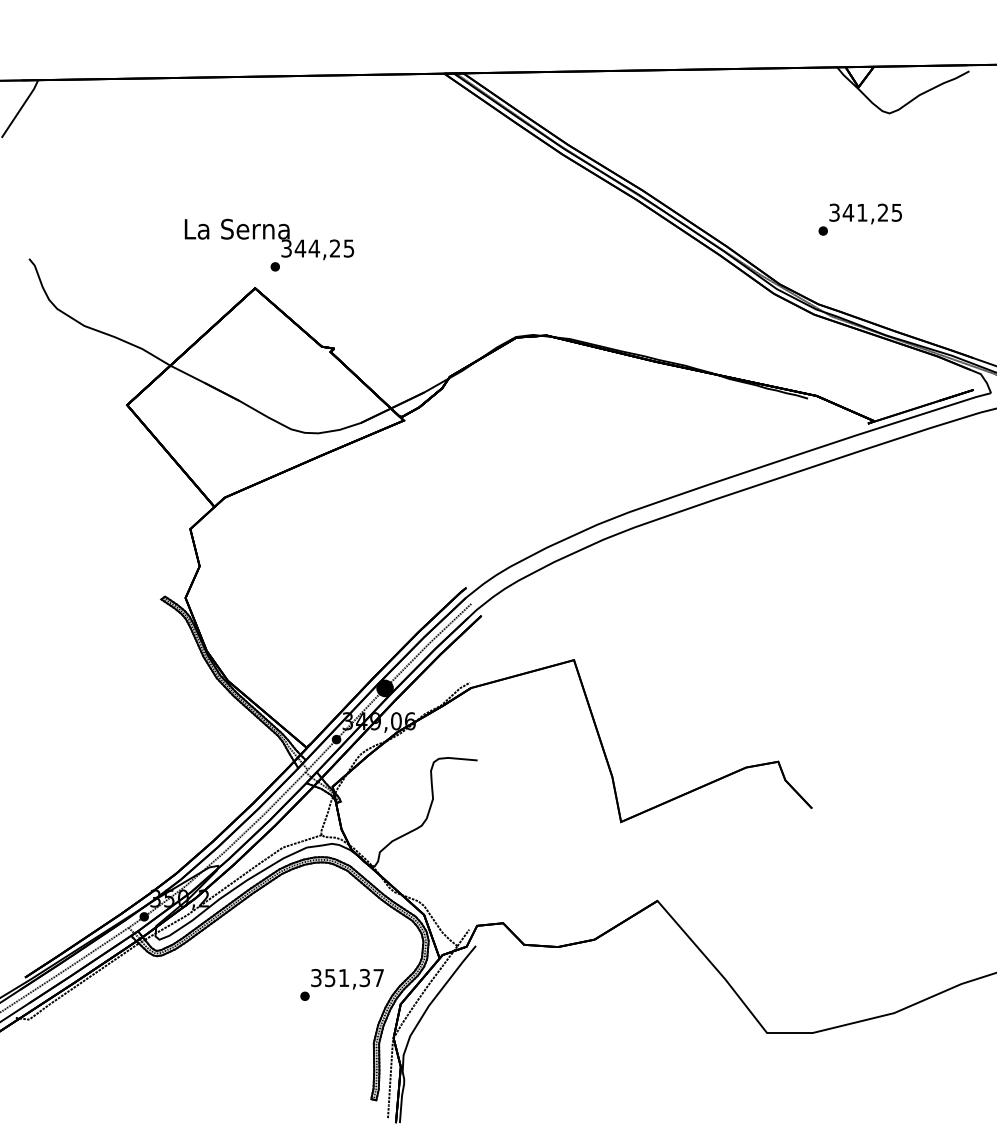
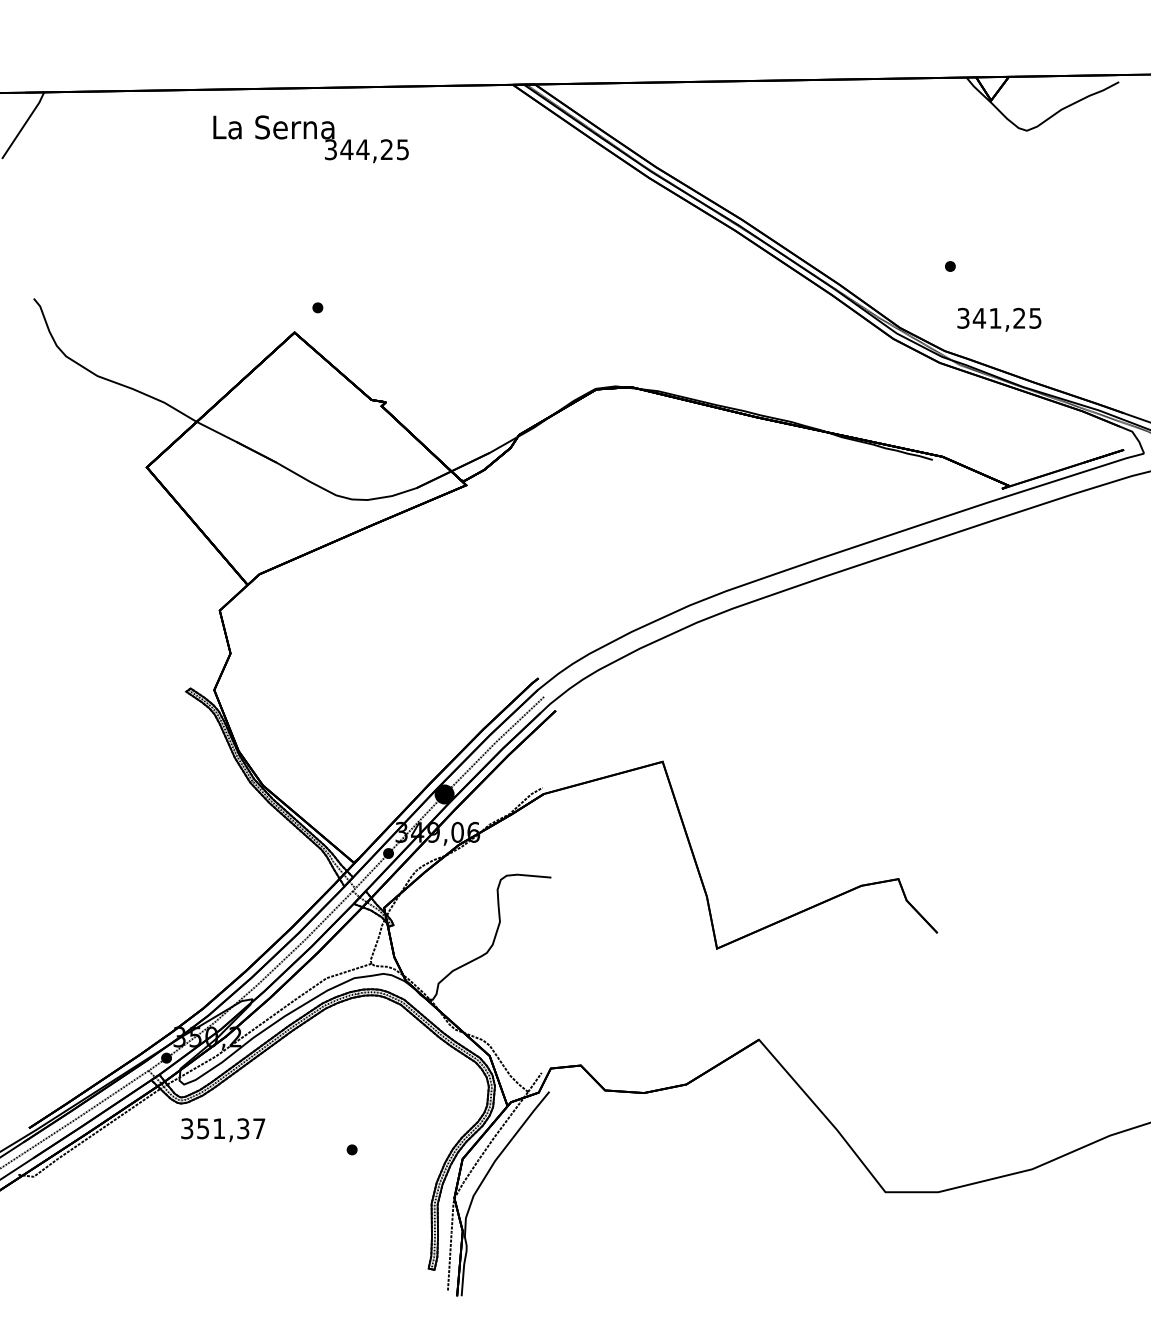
text: (865, 213) -> (999, 319), moved
text: (268, 239) -> (310, 139), moved
text: (347, 979) -> (223, 1130), moved

